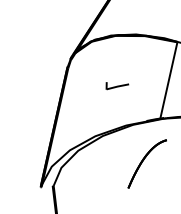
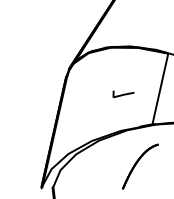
part: (117, 86) -> (123, 94), moved

